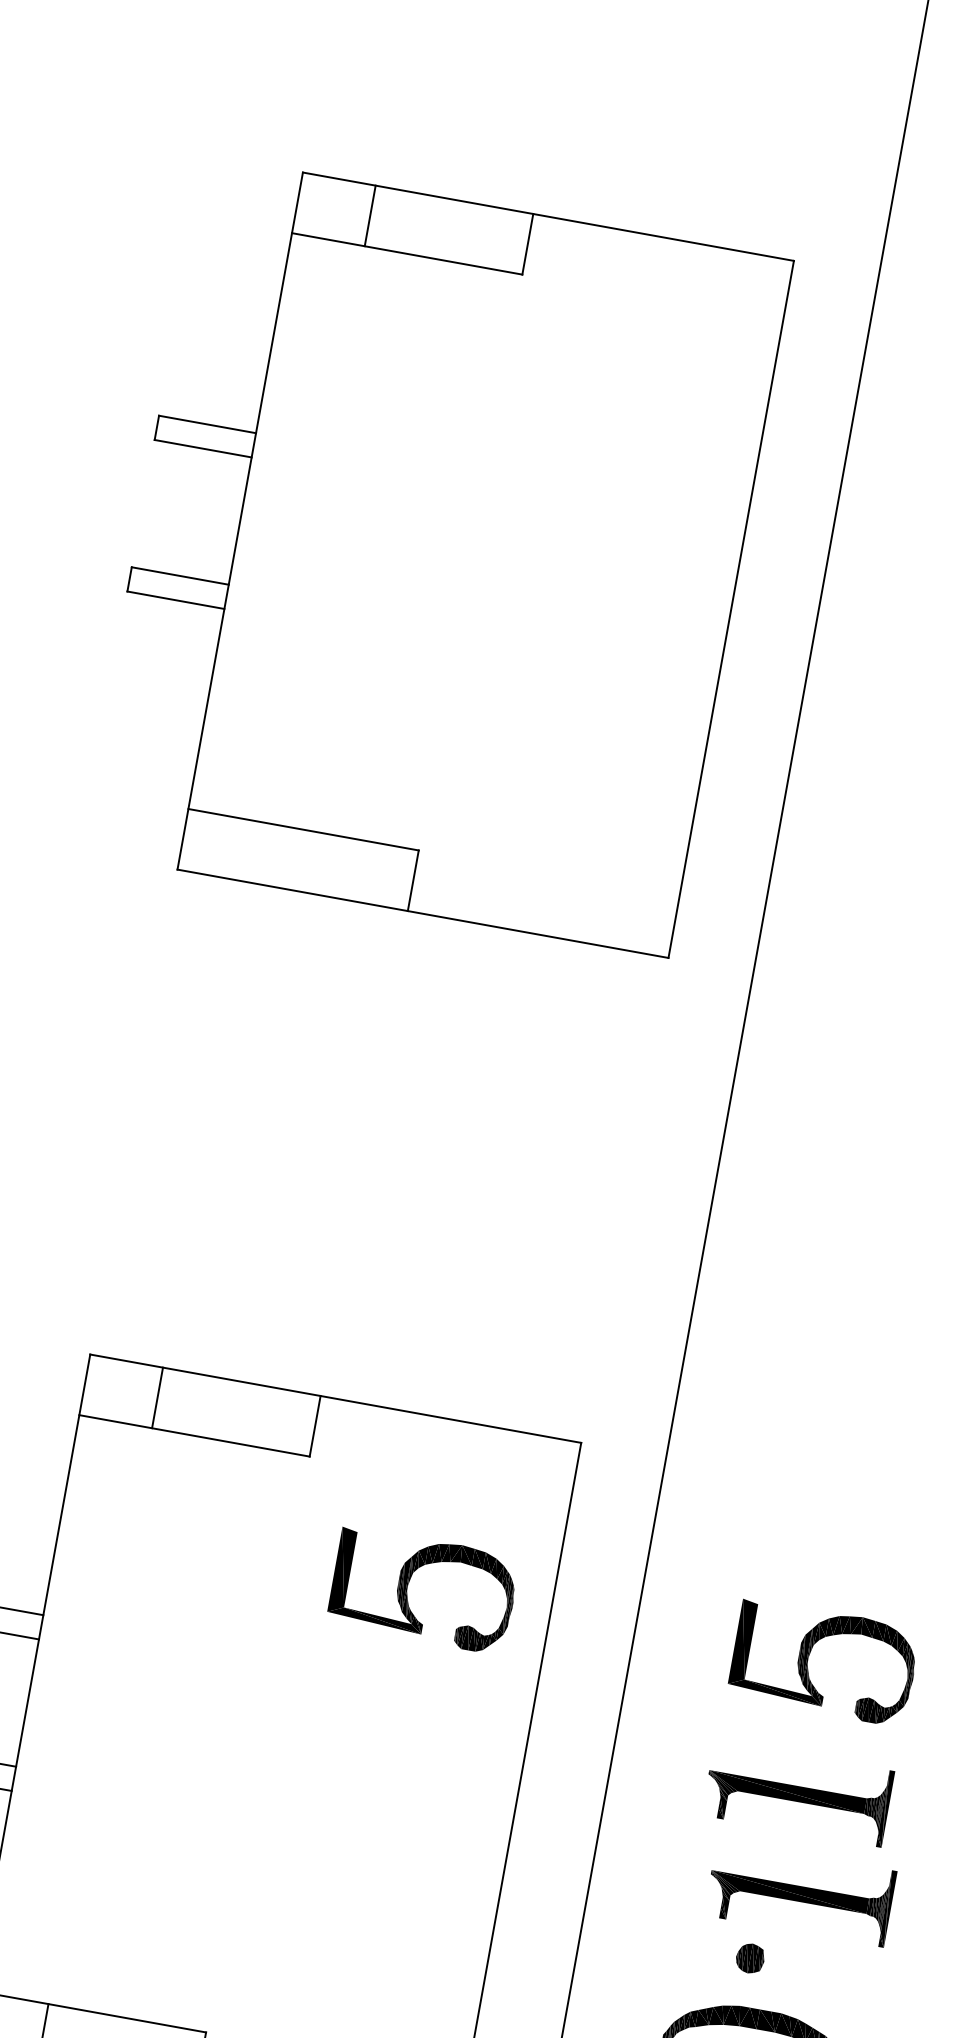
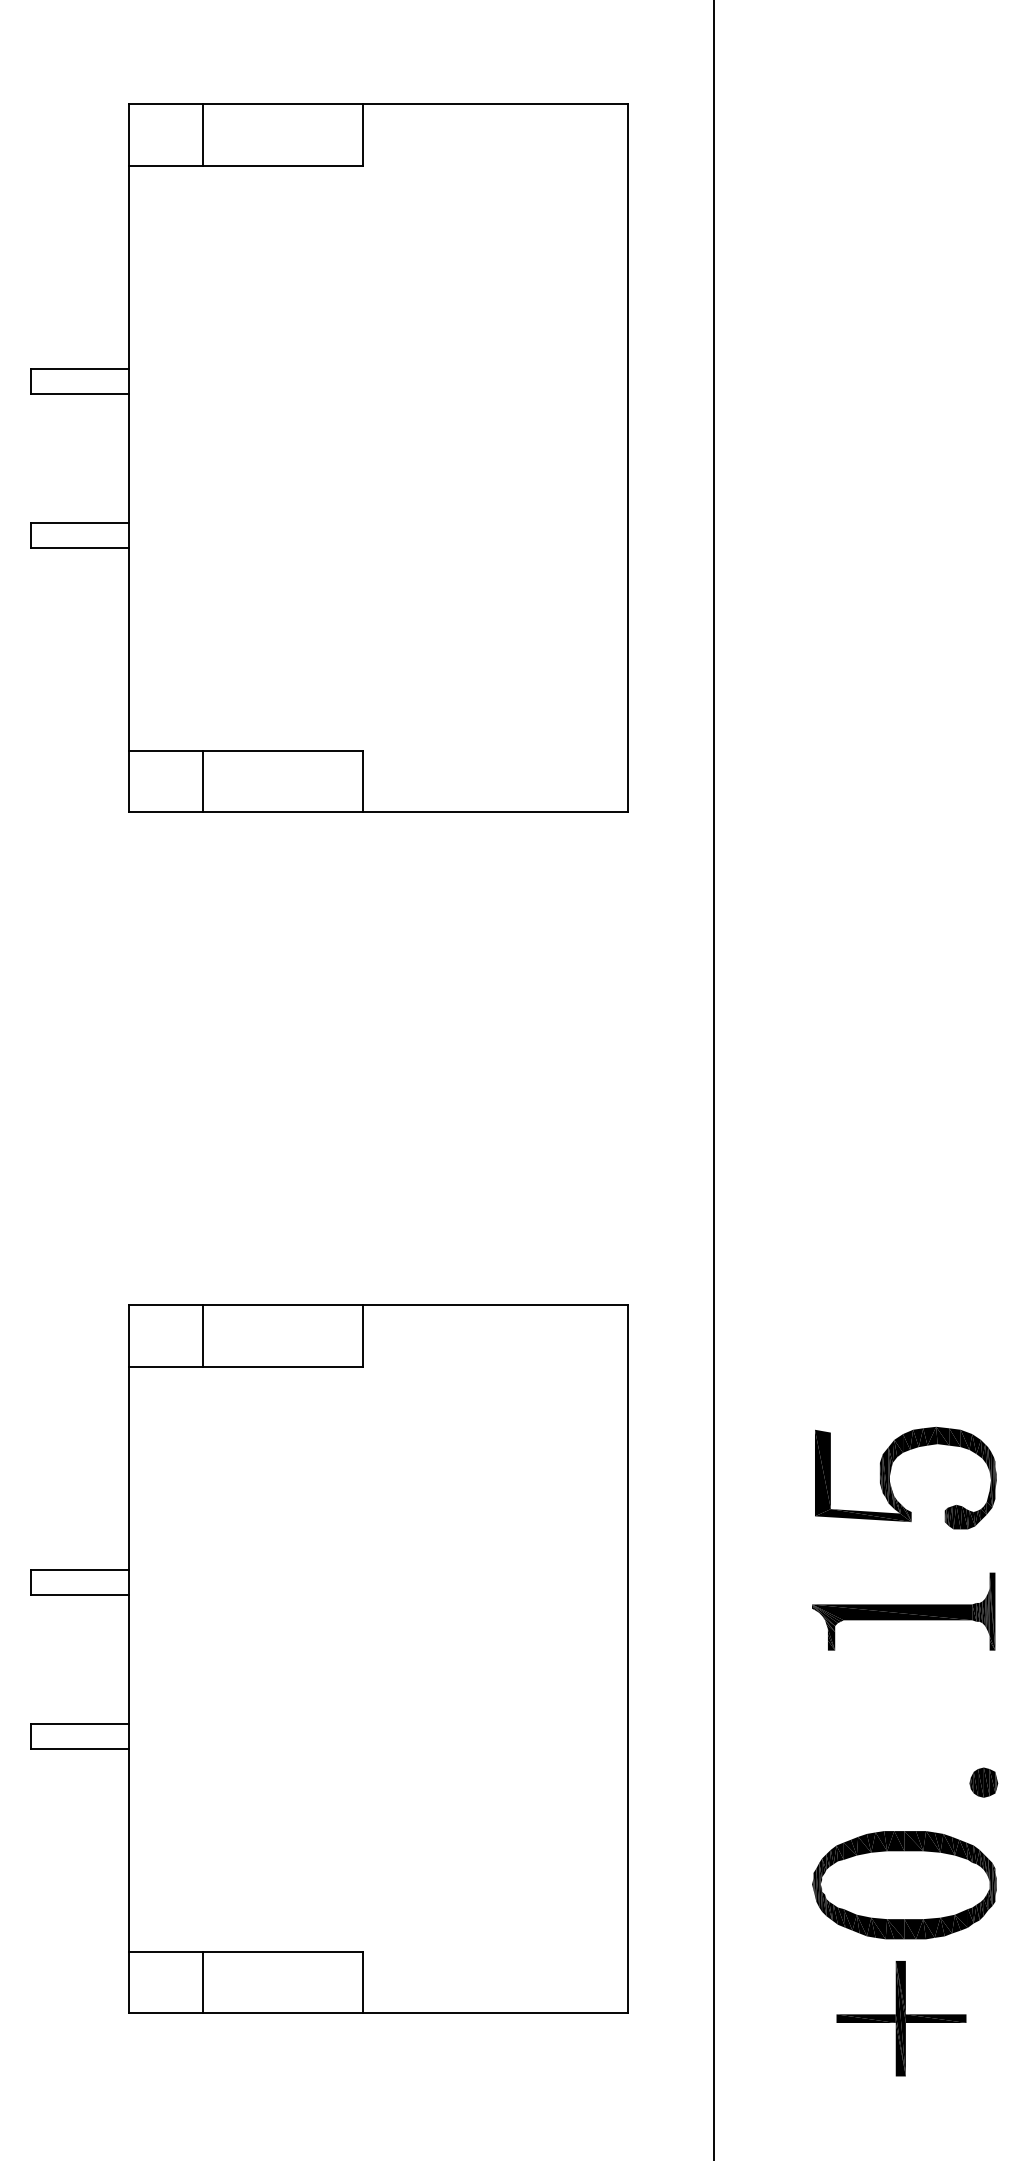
line: (256, 852) -> (203, 781), added
part: (408, 1583) -> (483, 1474), removed
part: (800, 1893) -> (923, 1709), removed
part: (750, 1958) -> (983, 1782), moved

